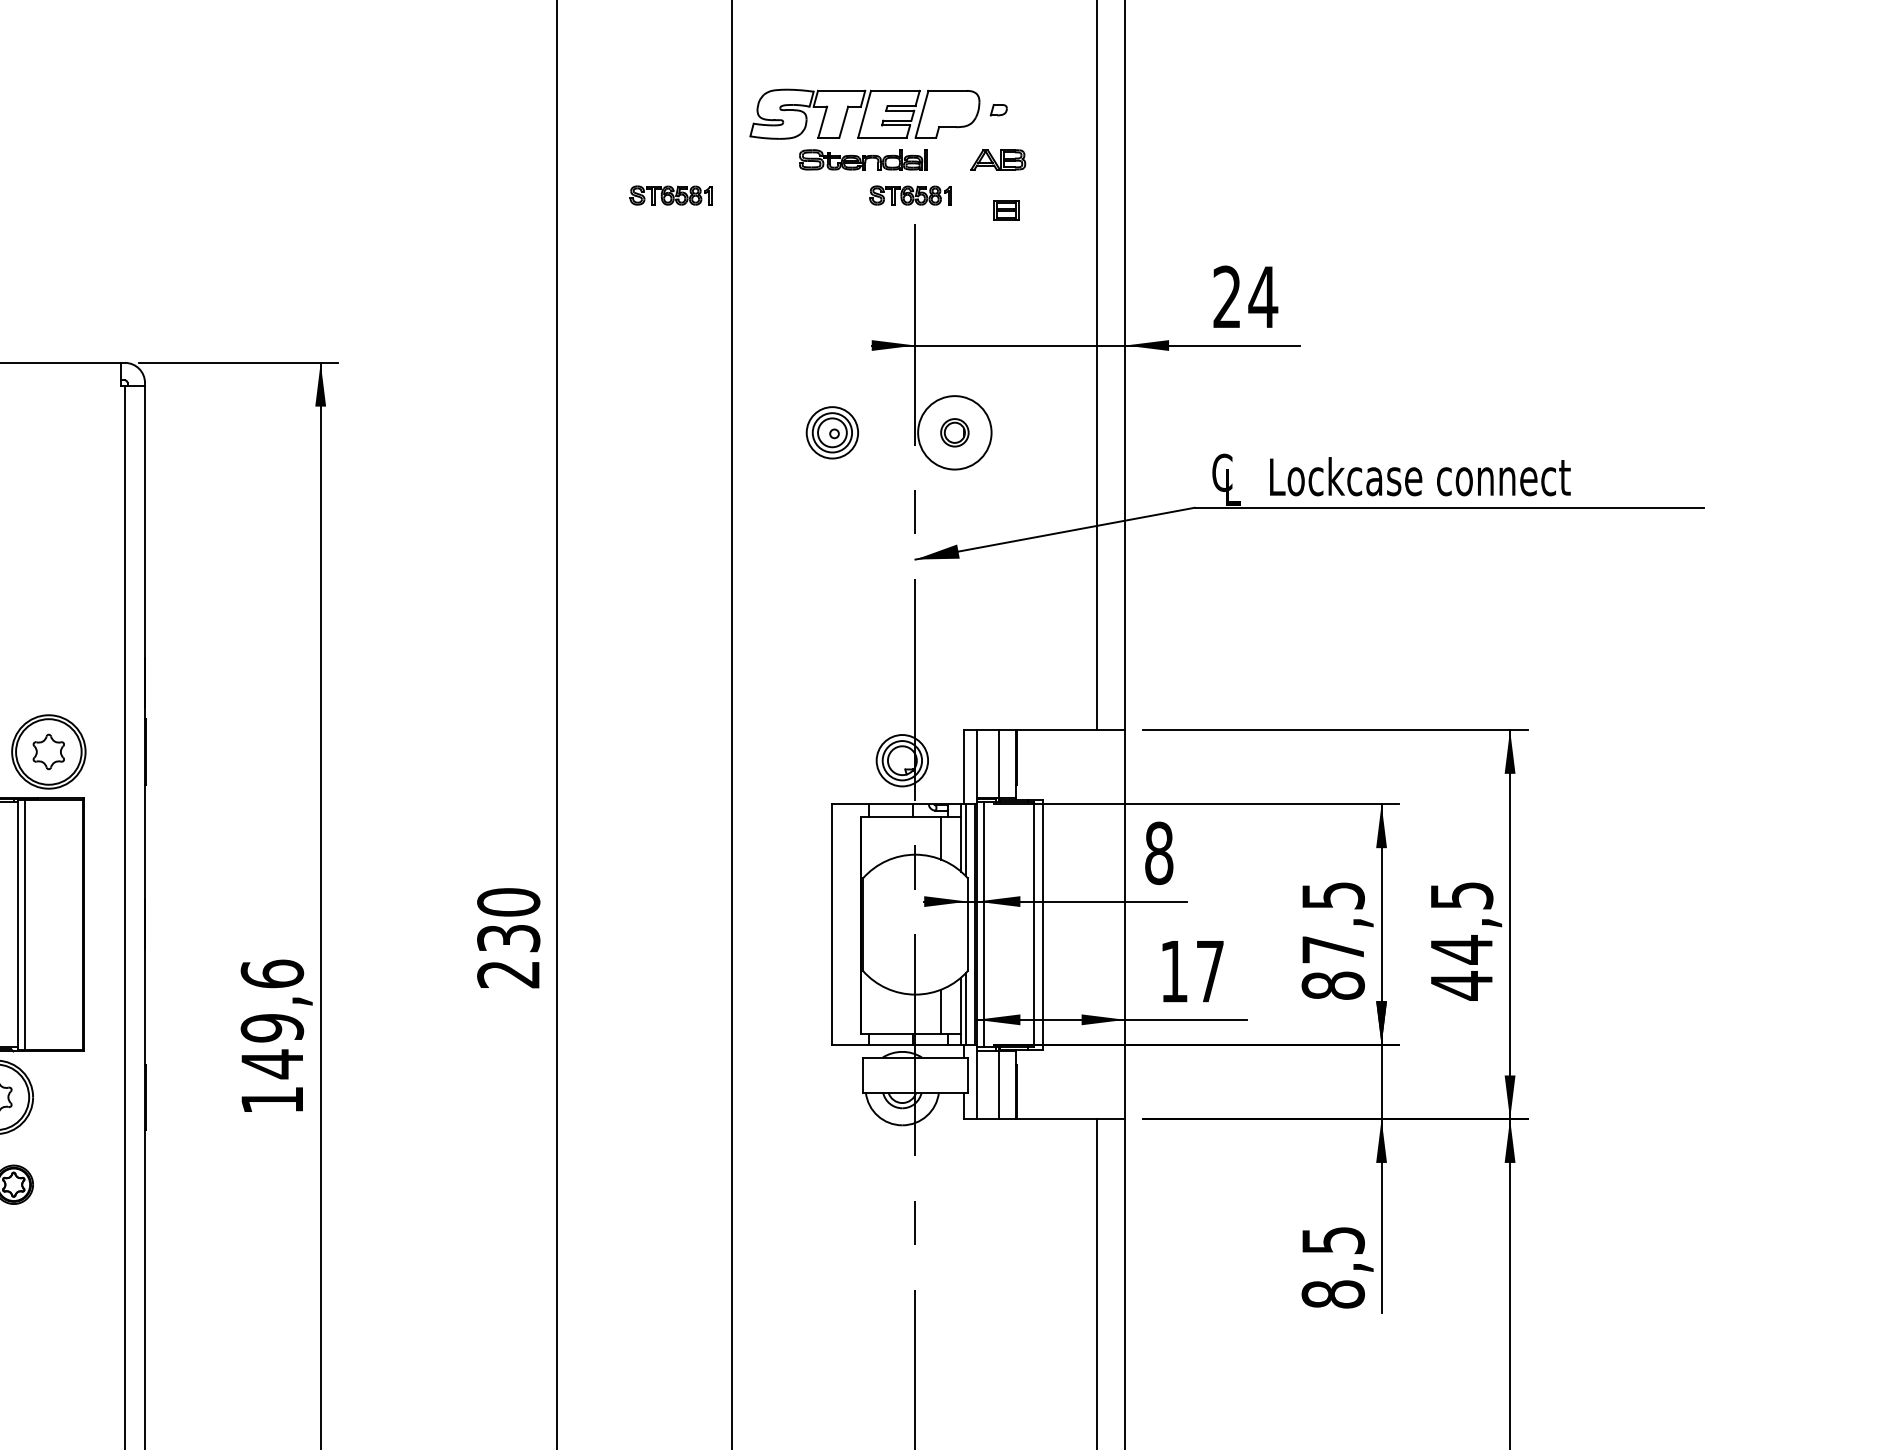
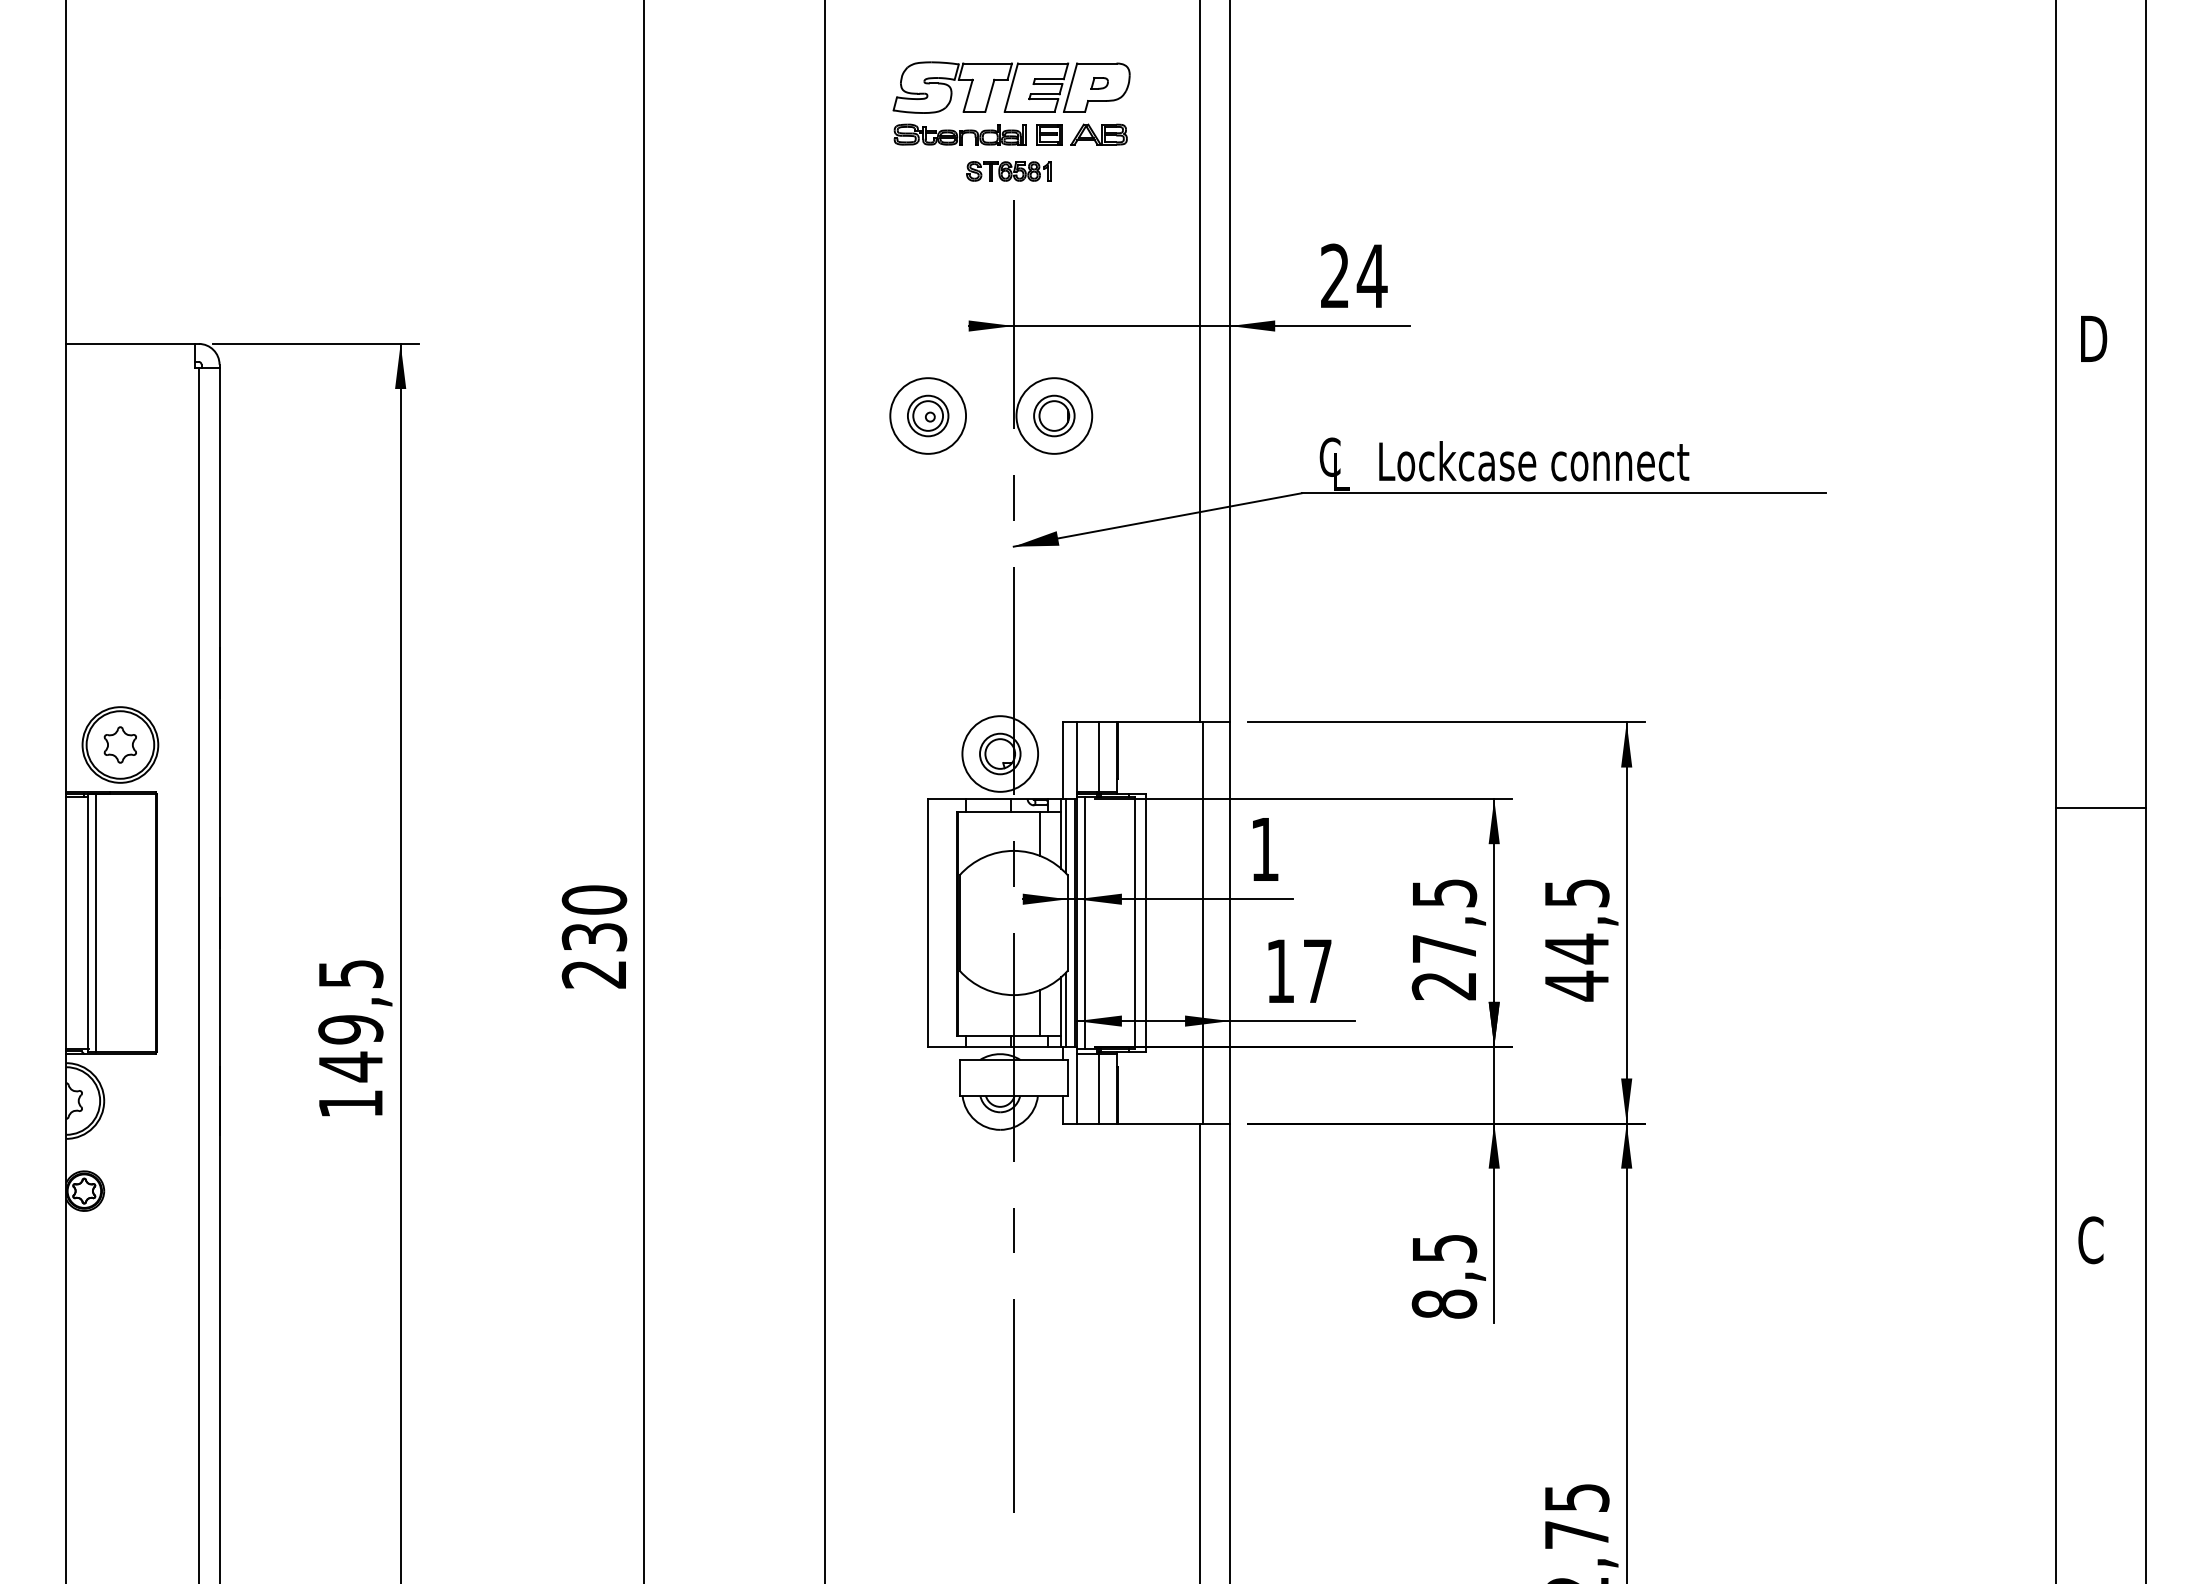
part: (864, 114) -> (1011, 87), moved
part: (670, 195) -> (761, 171), removed
part: (1006, 210) -> (1049, 134), moved
circle: (832, 432) -> (928, 415), size x1.43
part: (954, 432) -> (1054, 415), size x1.43
circle: (902, 760) -> (1000, 753), size x1.43
text: (1158, 853) -> (1264, 849), 8 -> 1
line: (1099, 924) -> (1203, 922), added
text: (272, 973) -> (350, 973), 149,6 -> 149,5
text: (1333, 985) -> (1444, 985), 87,5 -> 27,5

